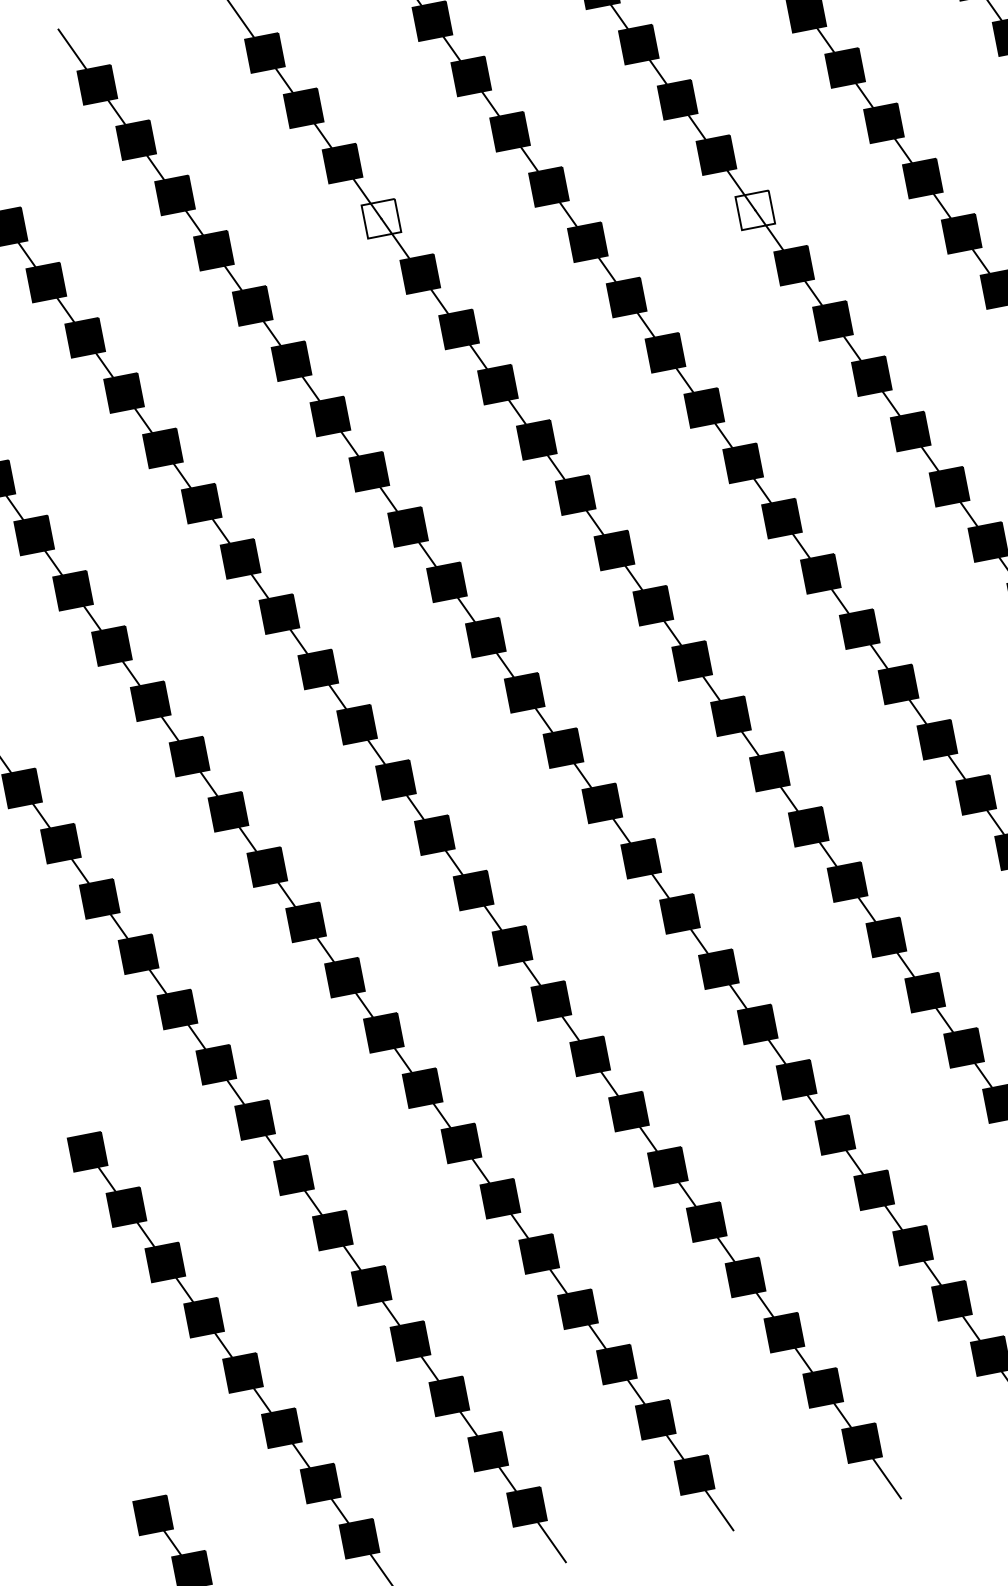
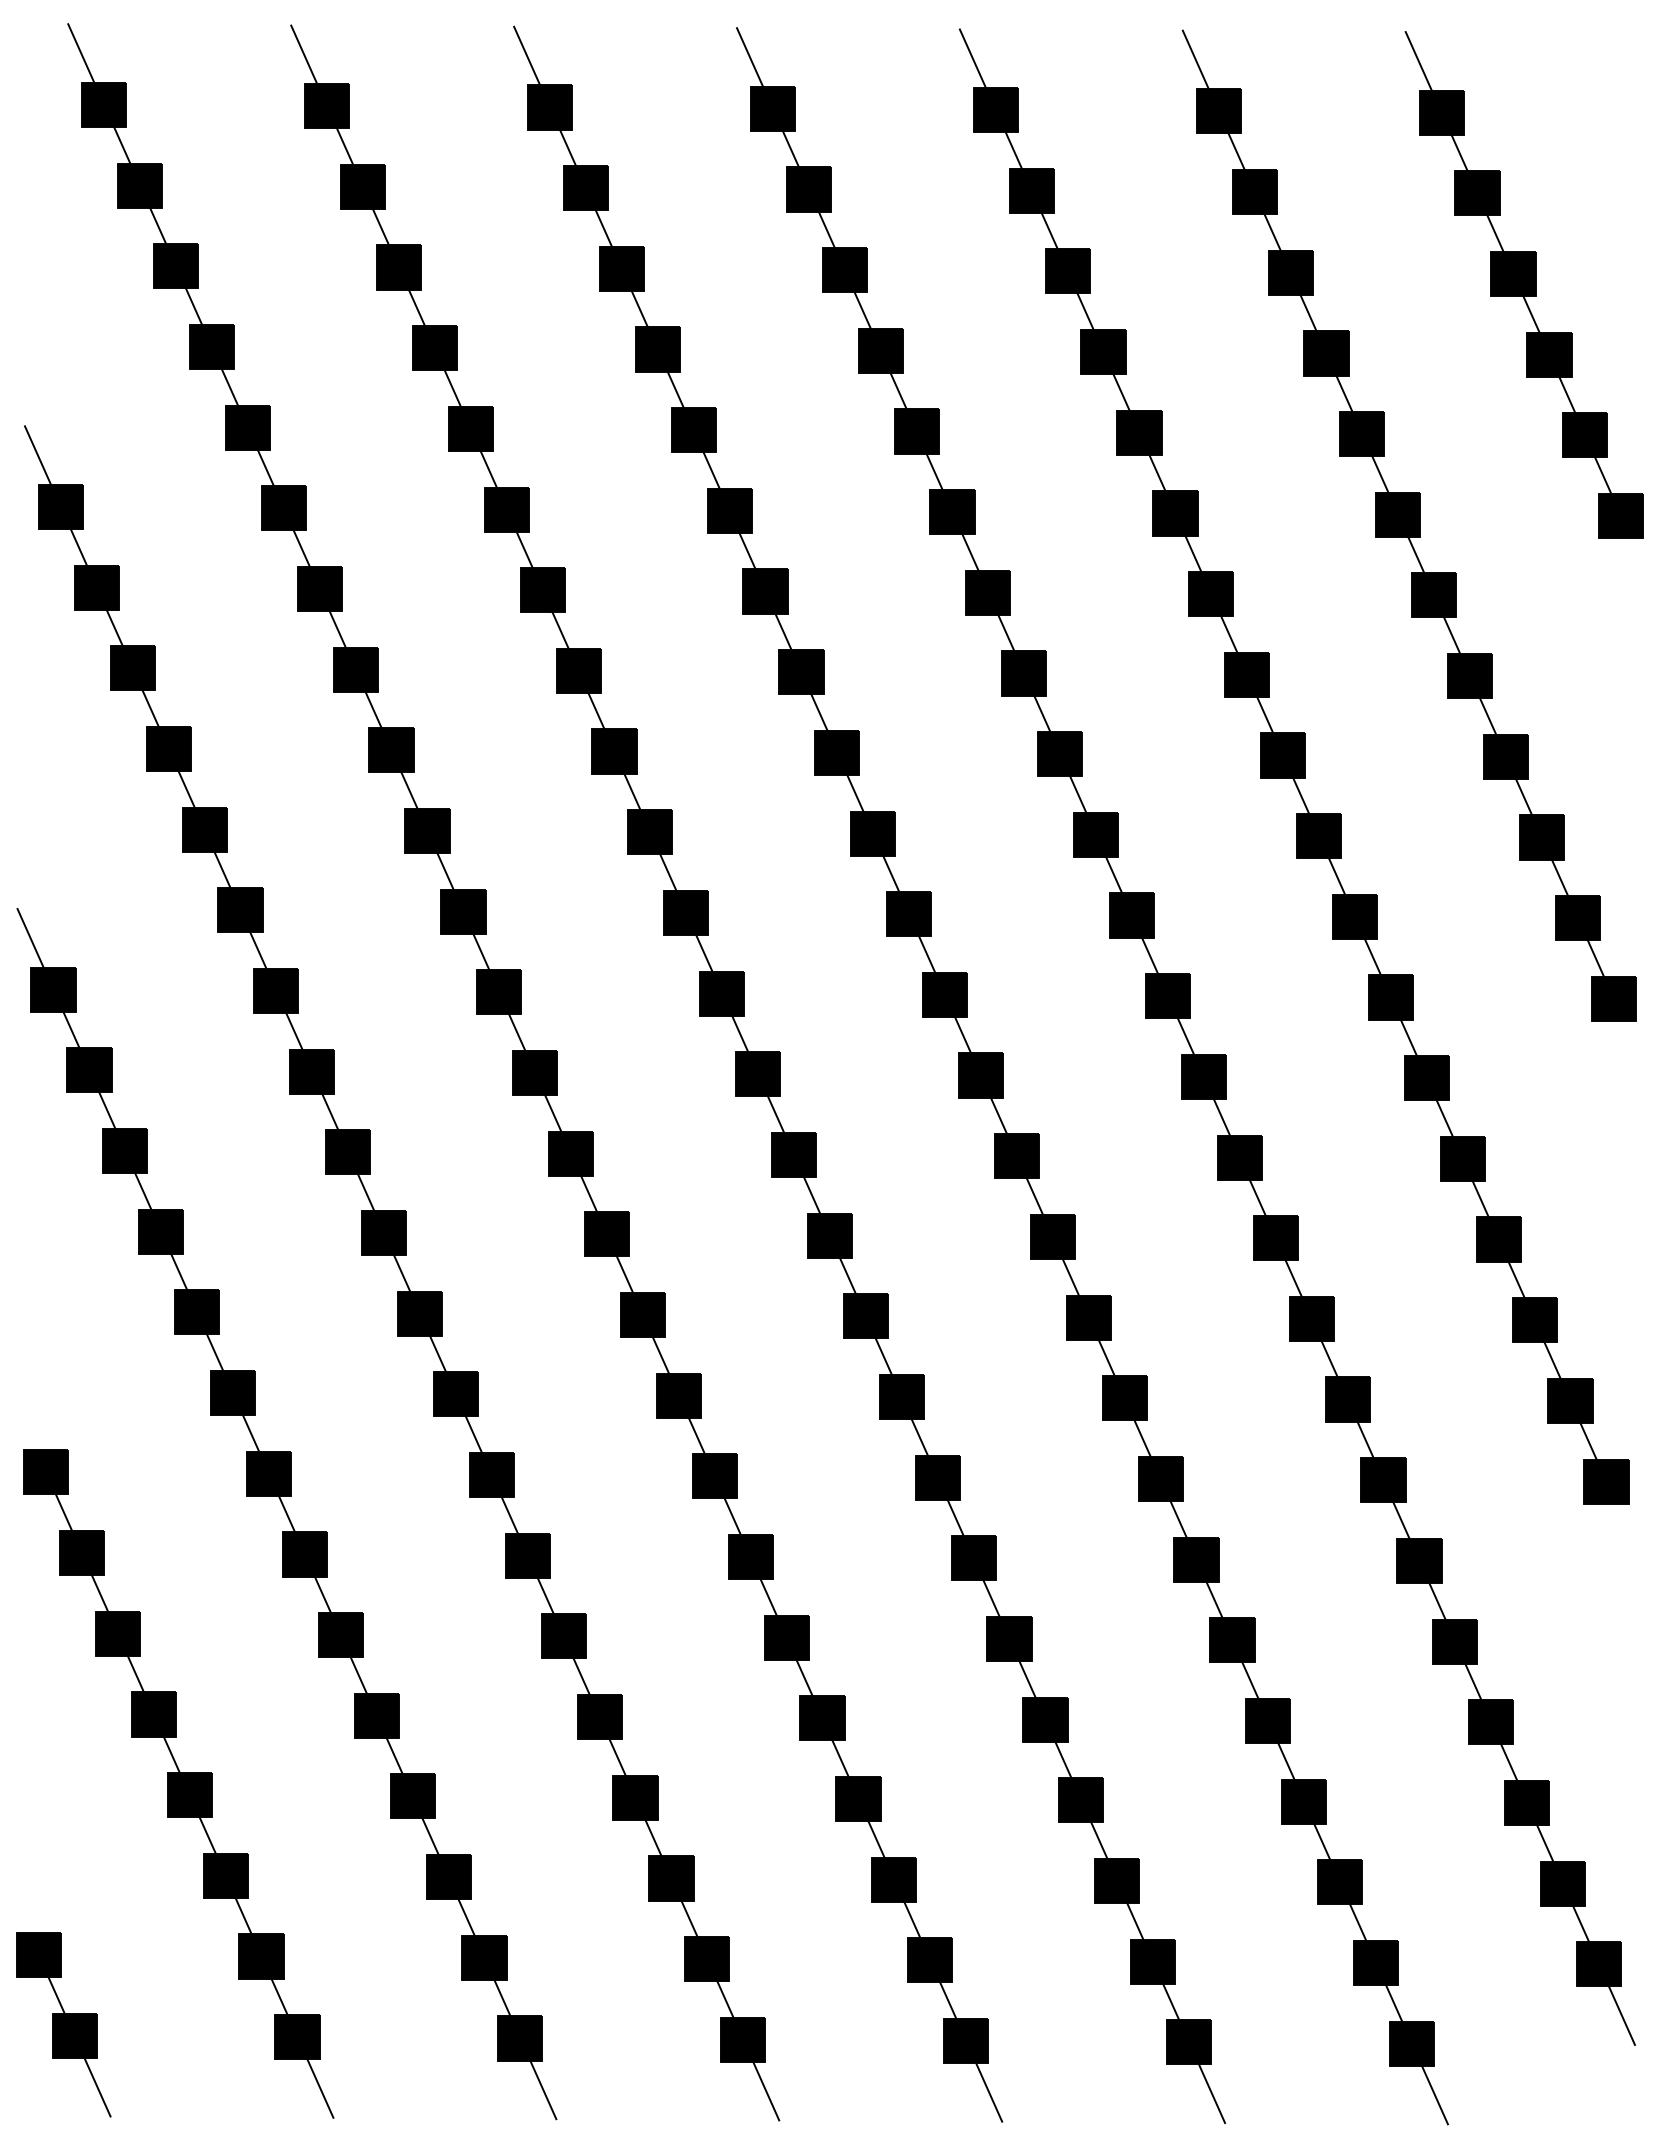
fill: (755, 210) -> (1139, 432), added
fill: (381, 218) -> (657, 349), added

